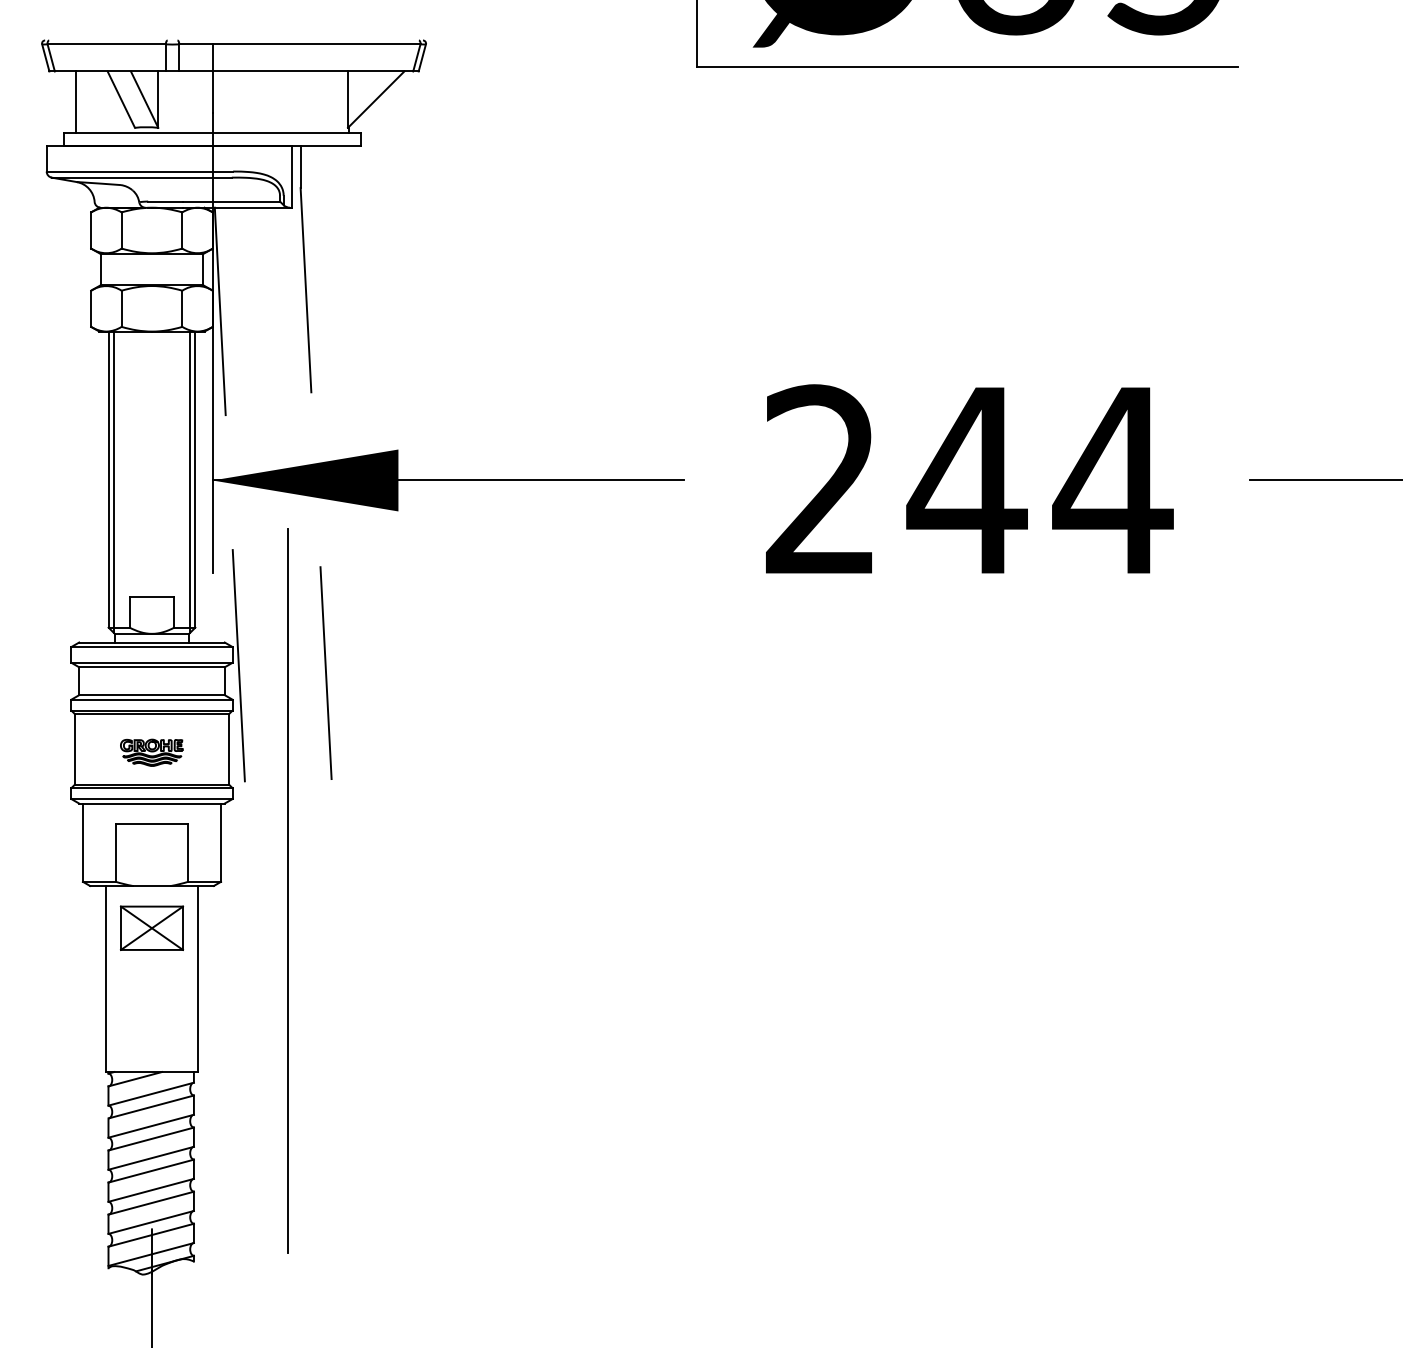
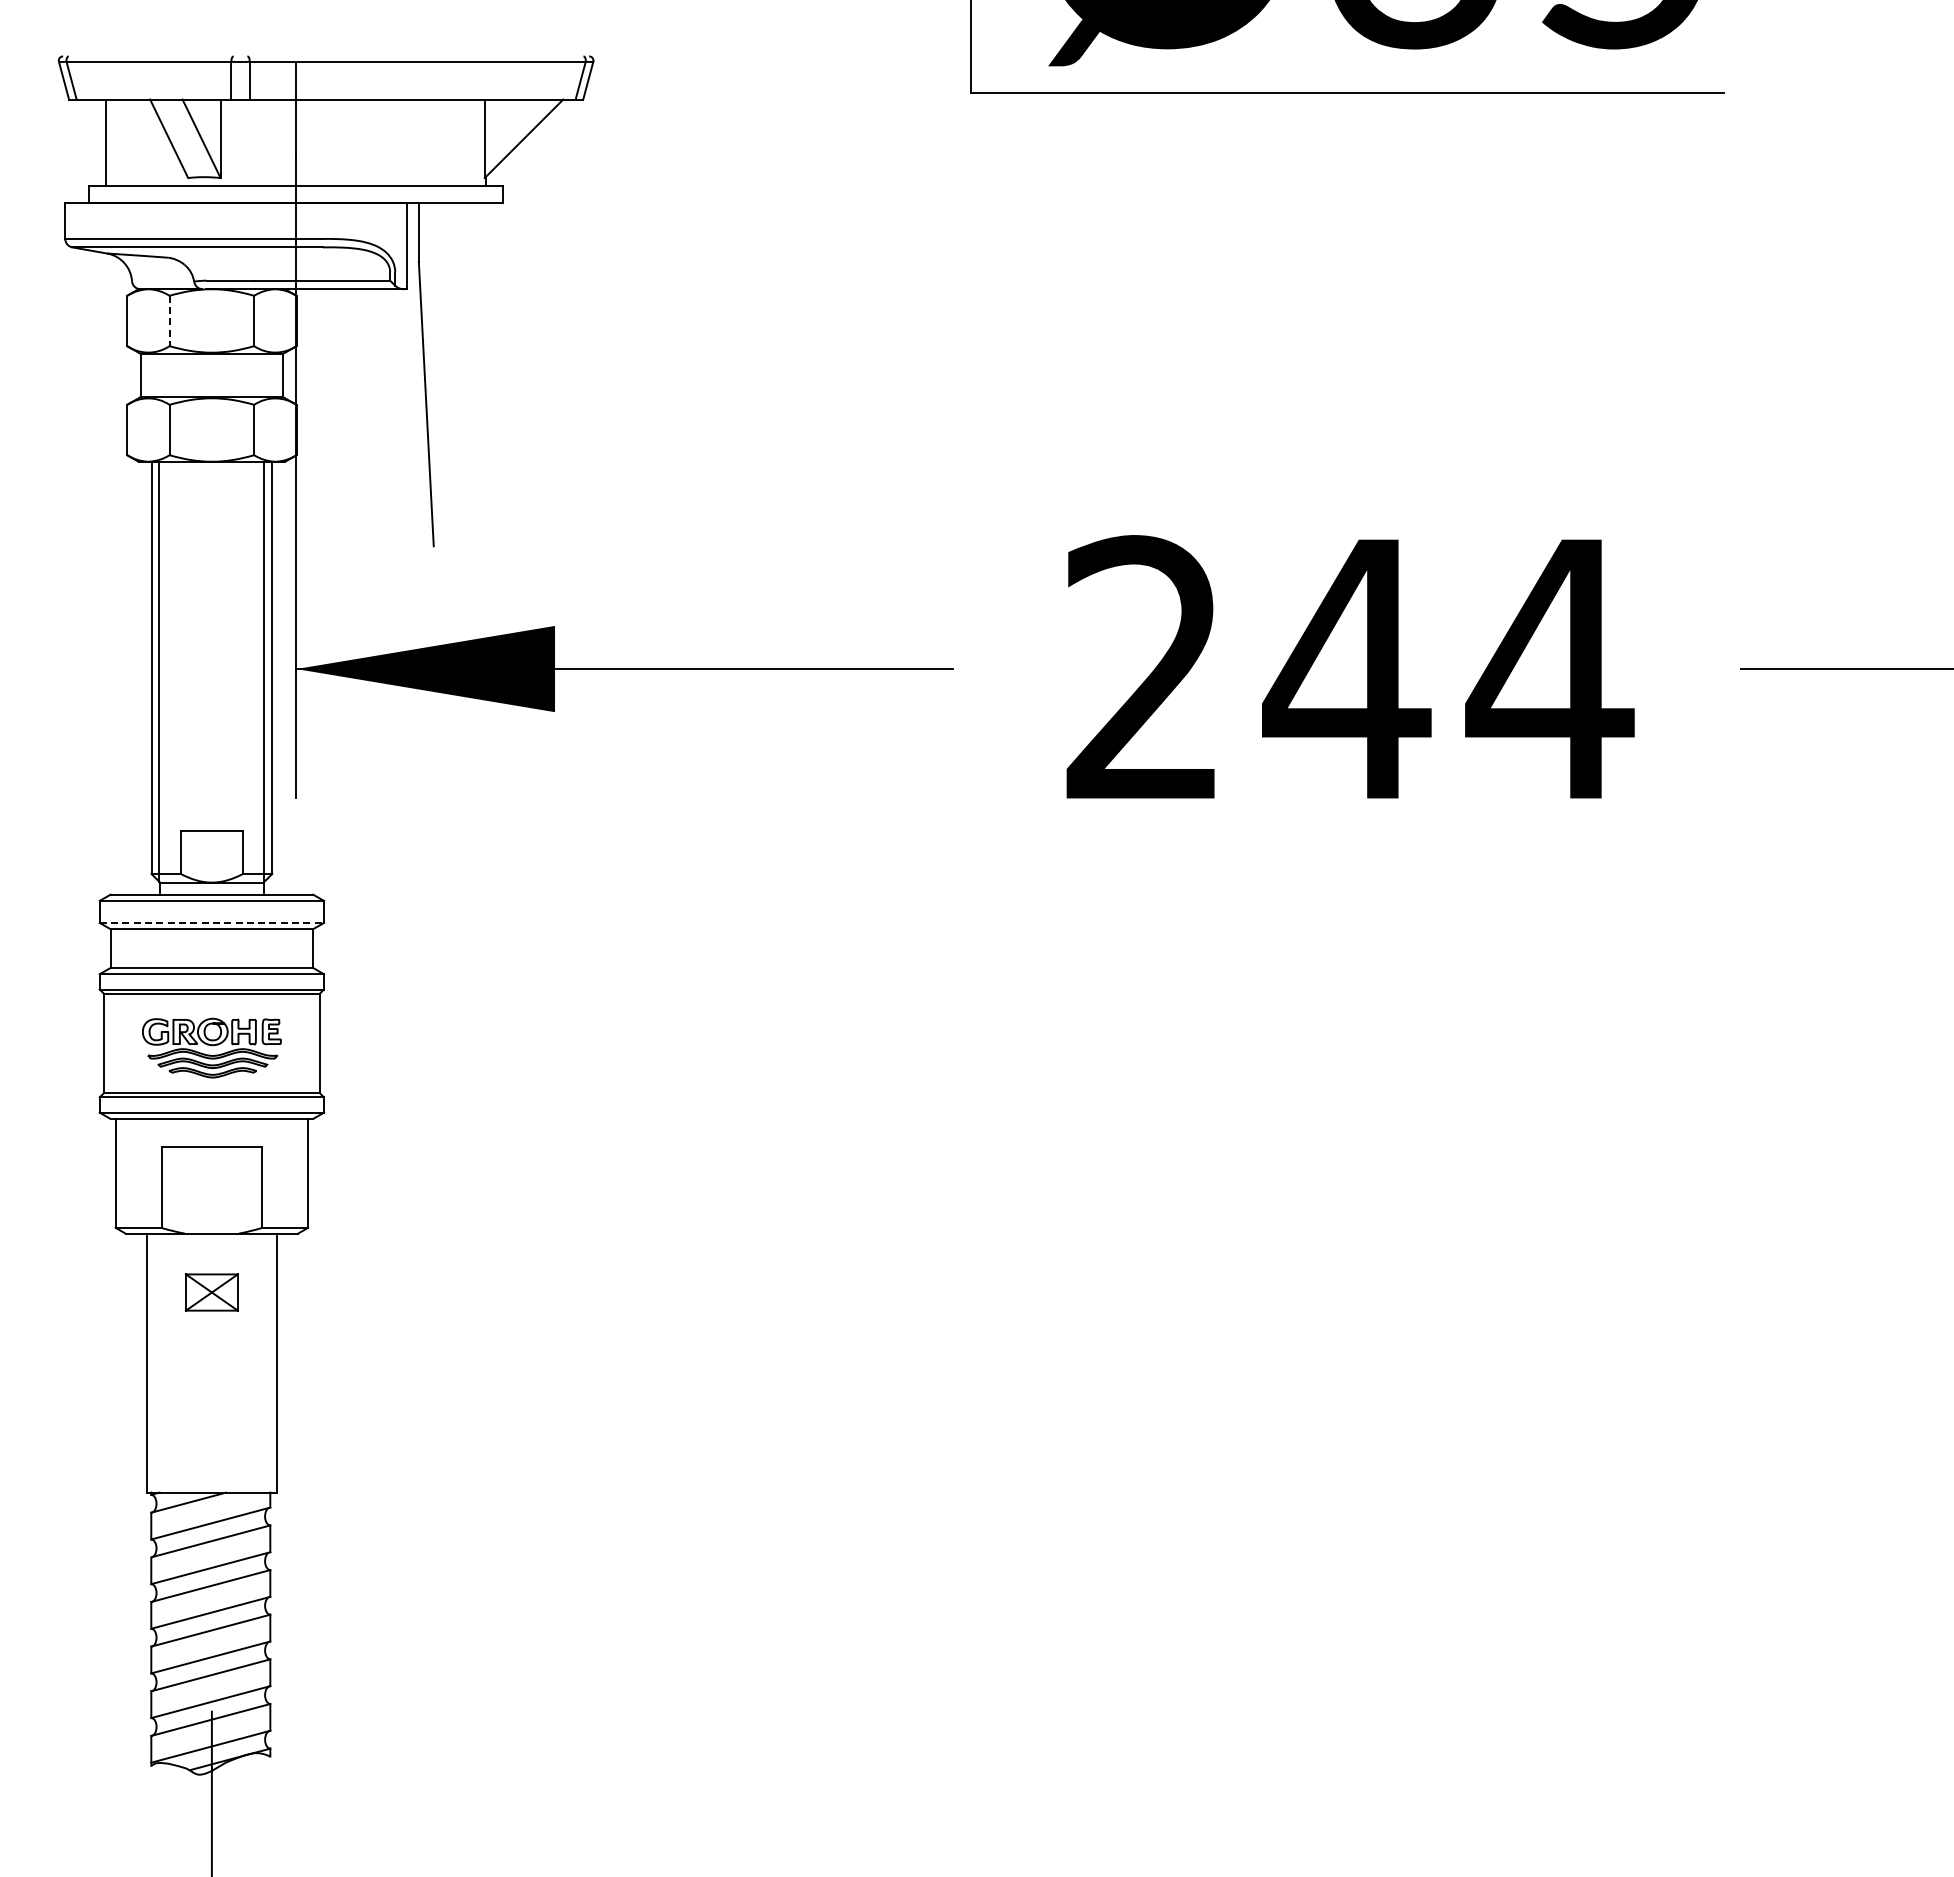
line: (121, 230) -> (169, 321), solid -> dashed
line: (219, 311) -> (306, 433), removed
line: (152, 662) -> (212, 922), solid -> dashed
line: (238, 665) -> (332, 926), removed
line: (325, 672) -> (453, 936), removed
part: (151, 753) -> (211, 1048), size x1.6
line: (288, 890) -> (401, 1240), removed
part: (151, 928) -> (211, 1292), size x0.6

